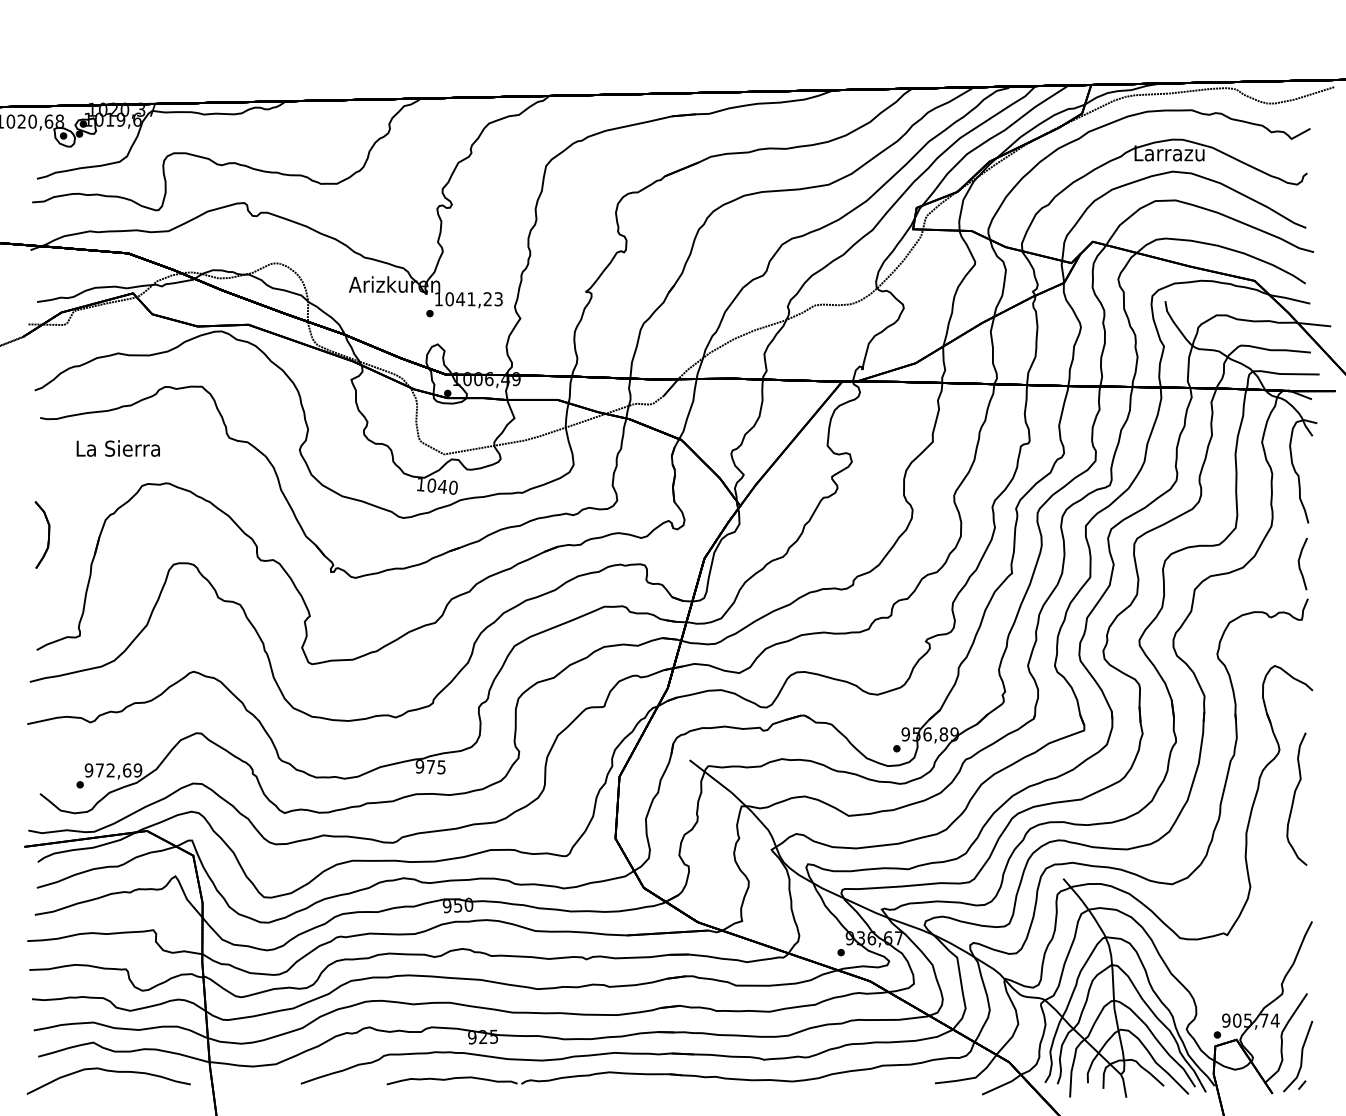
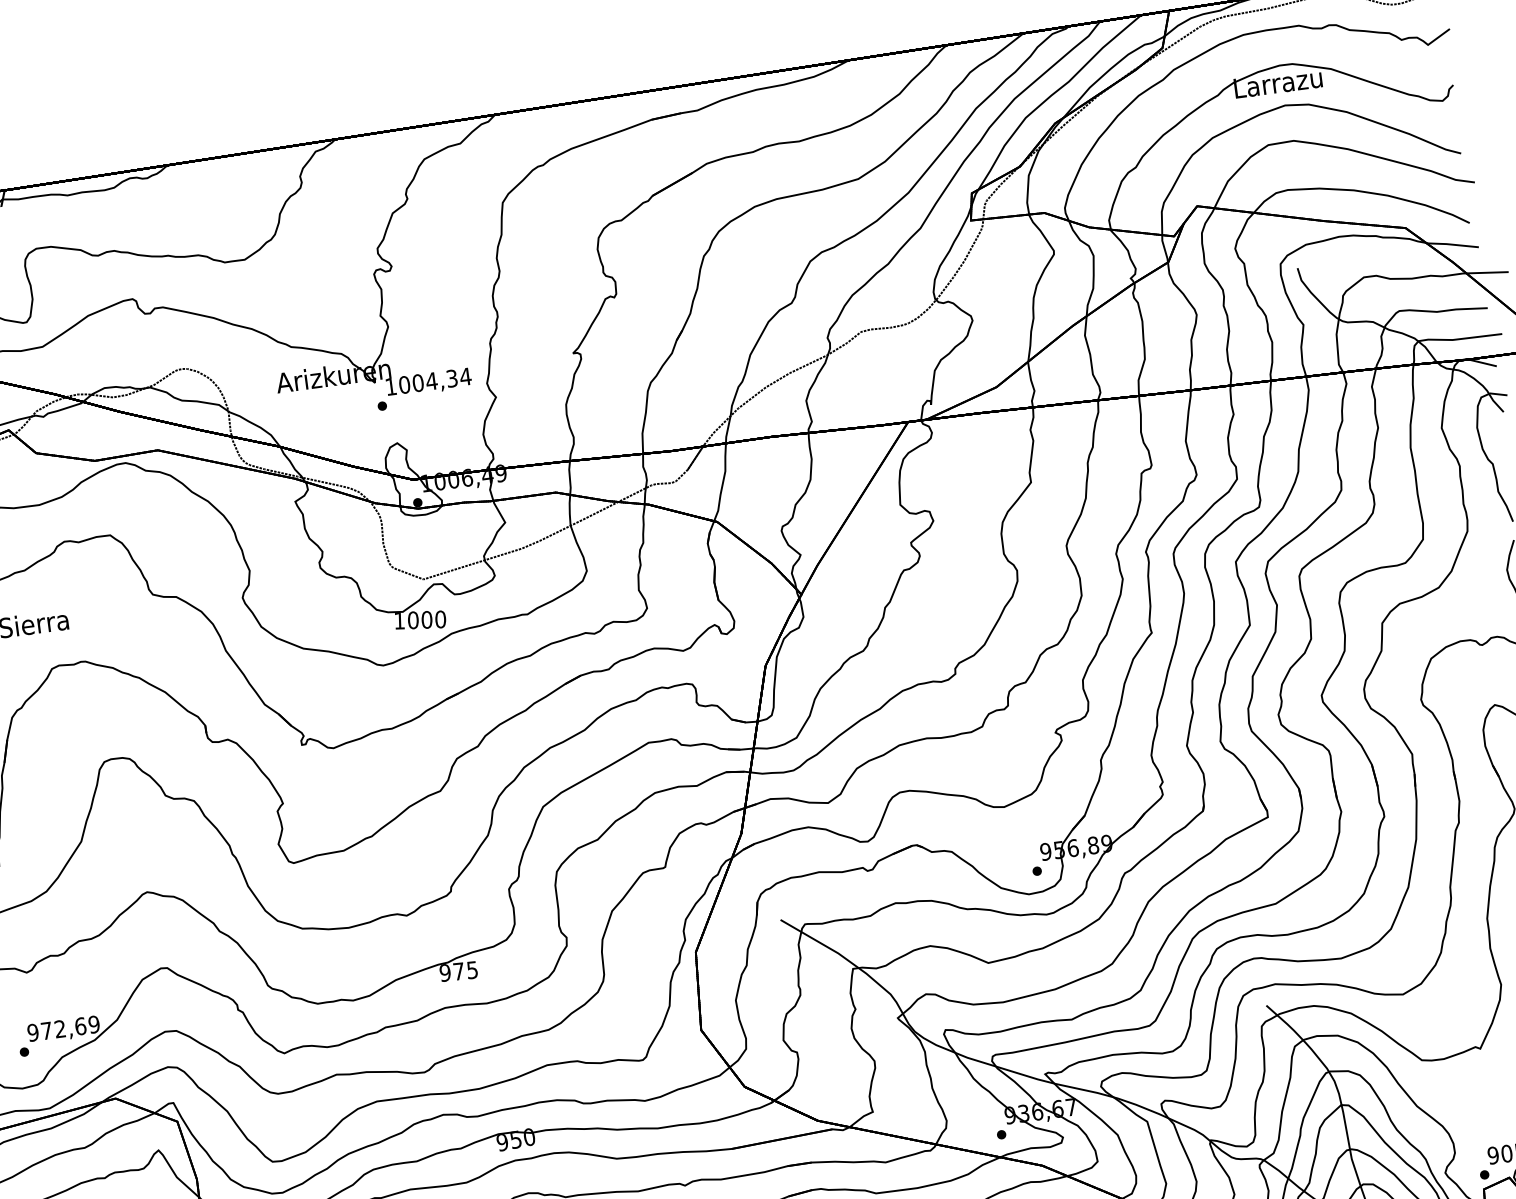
text: (479, 299) -> (441, 380), 1041,23 -> 1004,34
text: (441, 486) -> (425, 619), 1040 -> 1000

